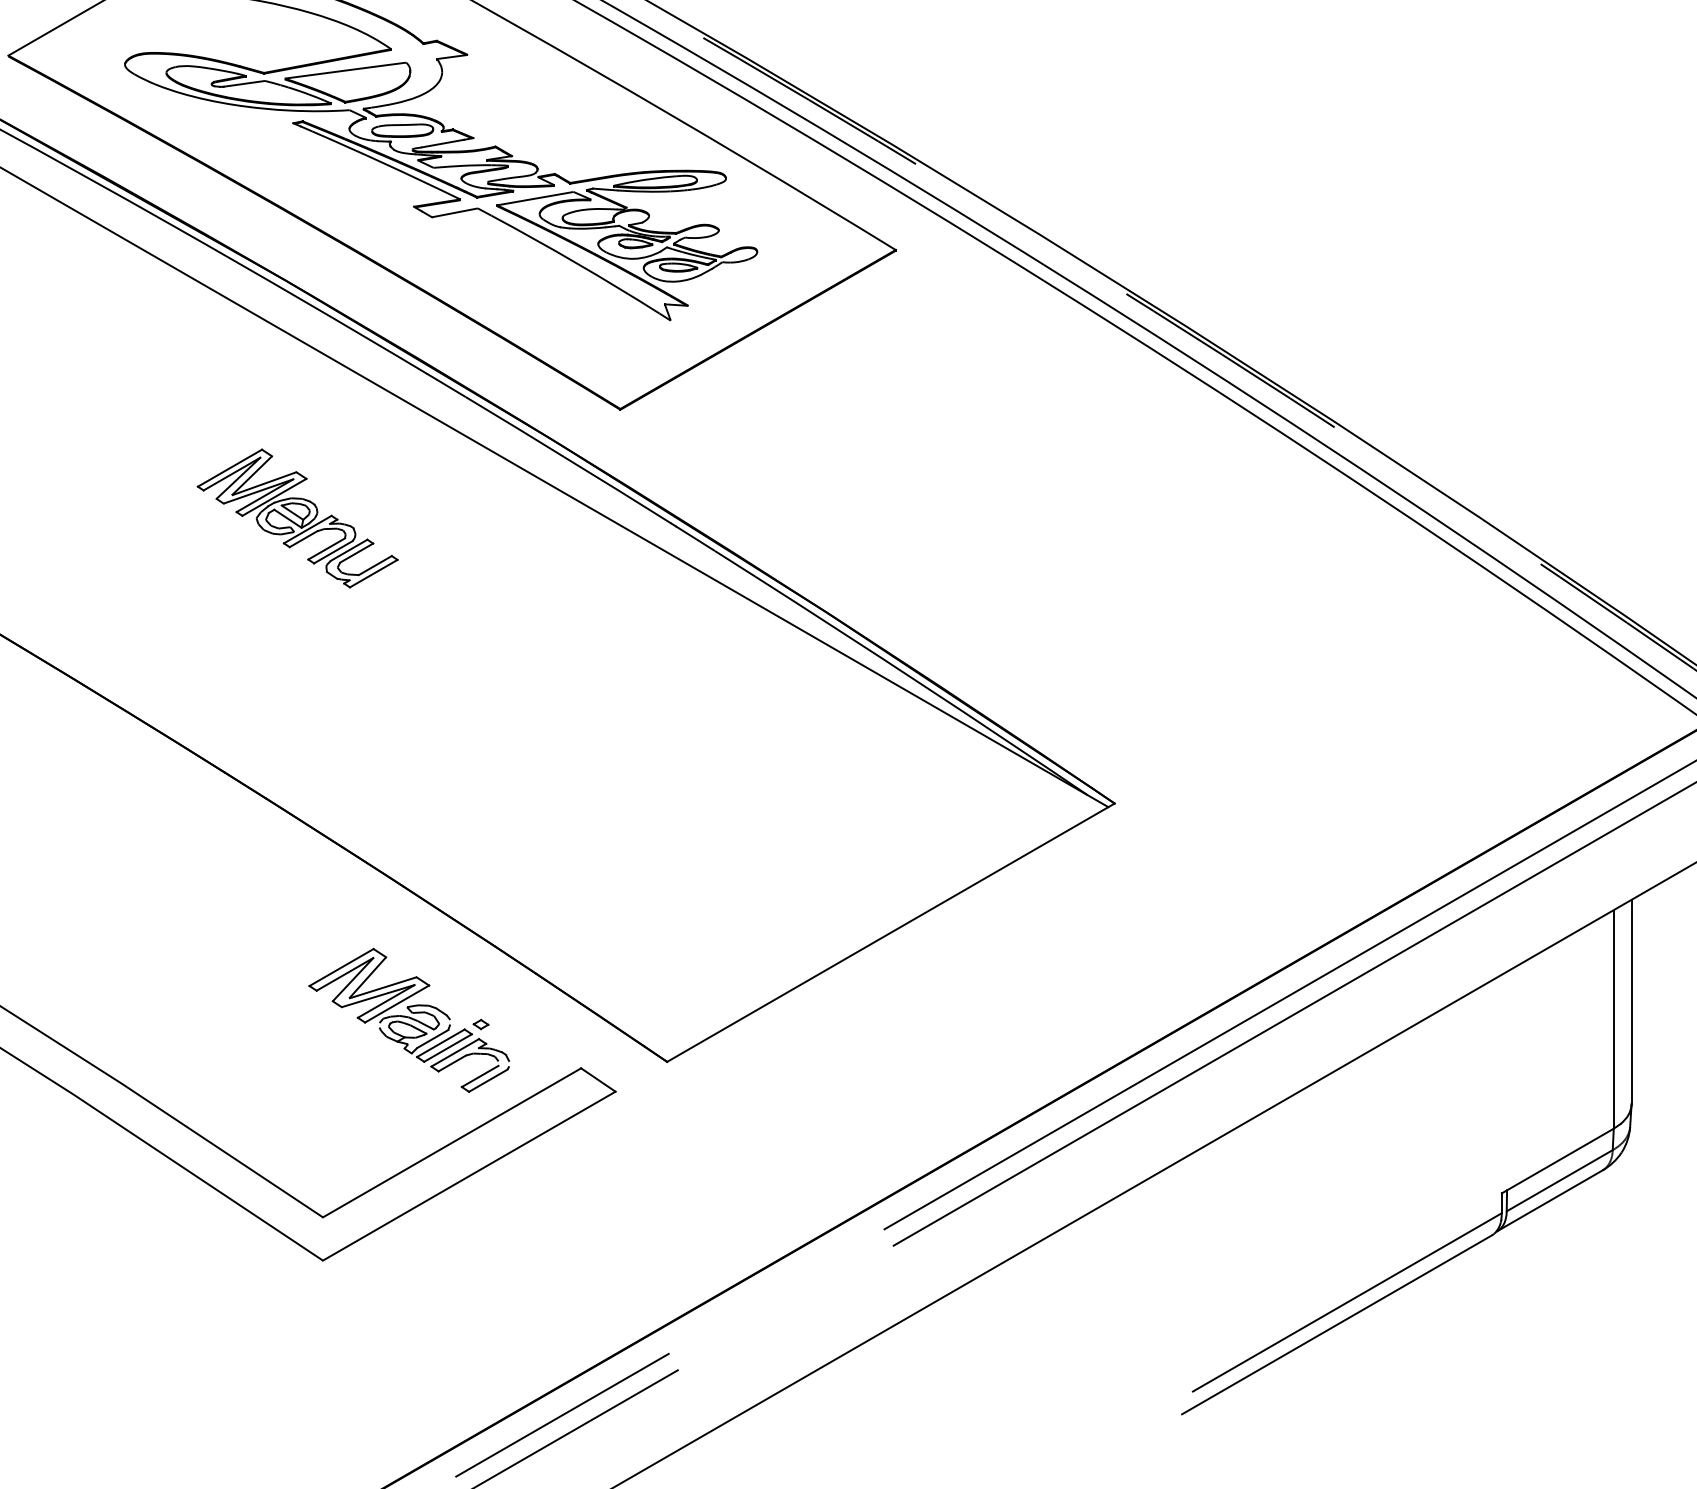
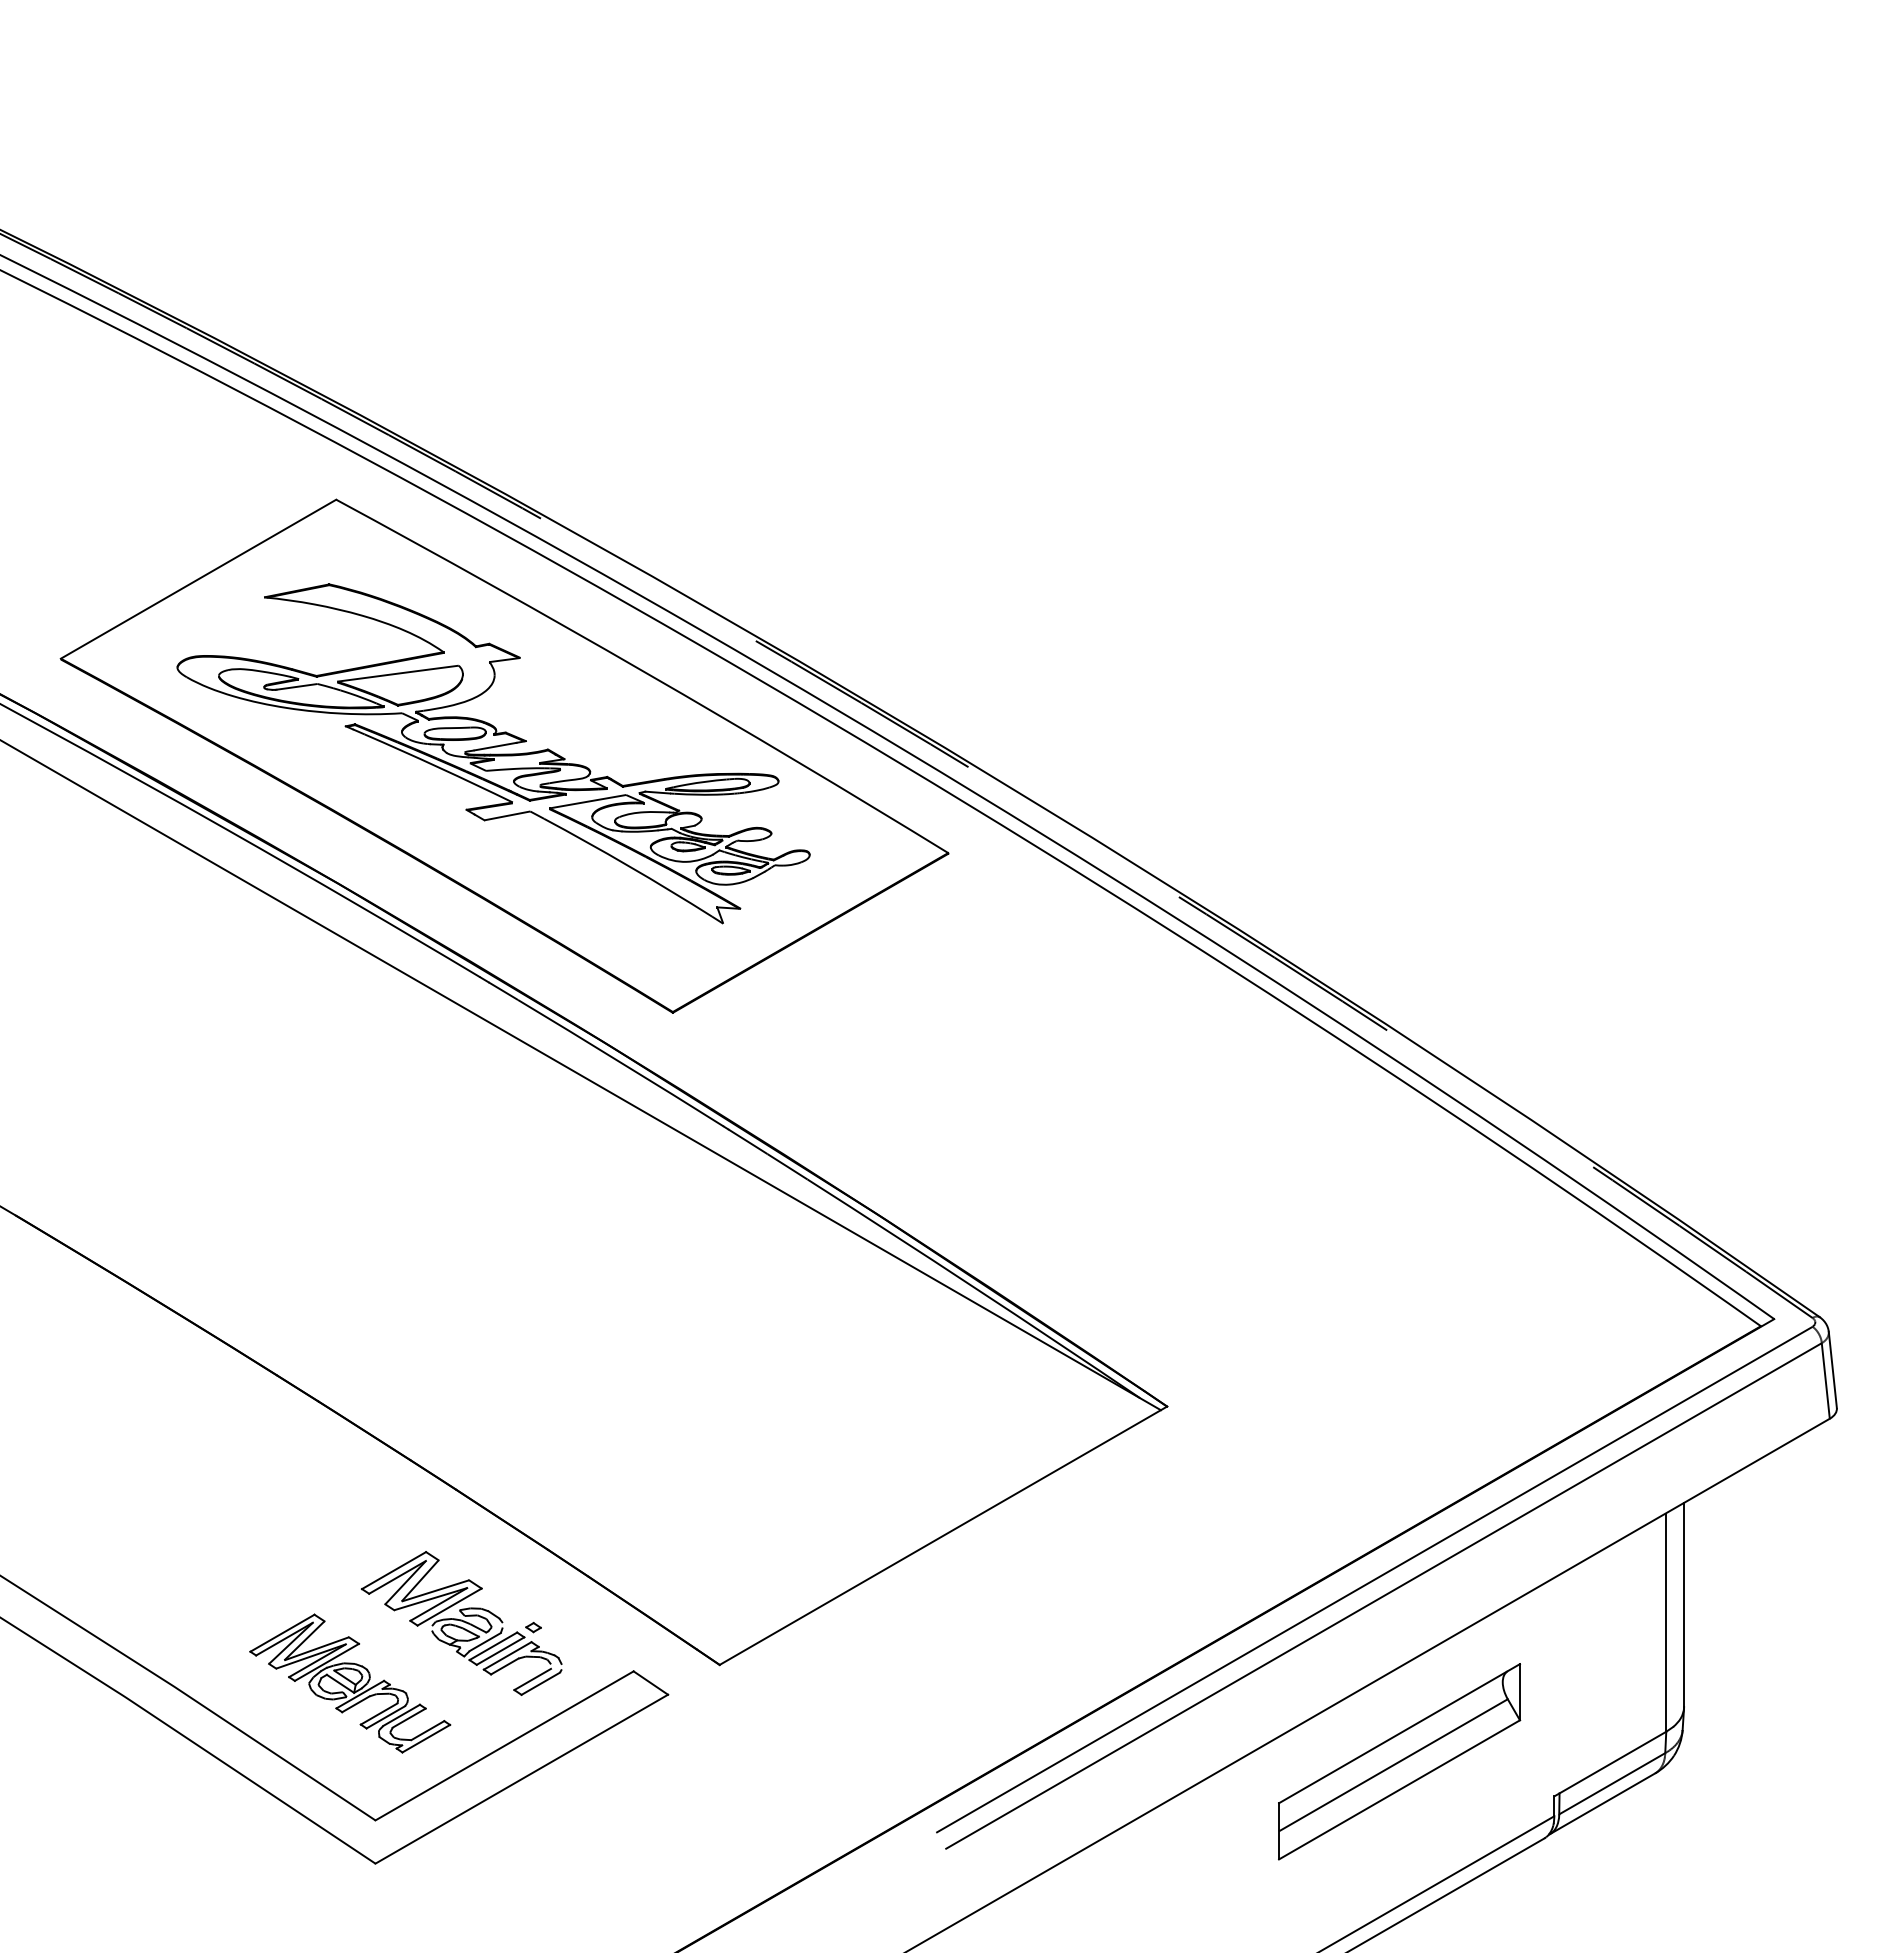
part: (298, 518) -> (350, 1683), moved
part: (1347, 1158) -> (1399, 1761), added

